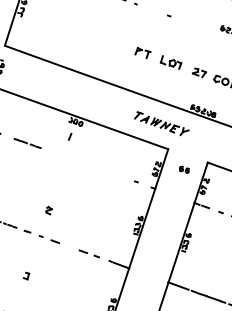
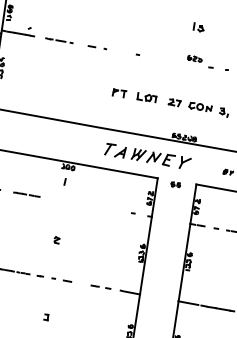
part: (161, 123) -> (147, 155), size x1.67
part: (184, 169) -> (175, 184), moved
part: (48, 210) -> (56, 240), moved

